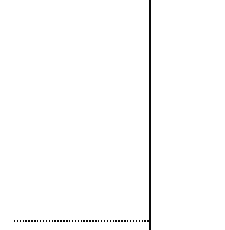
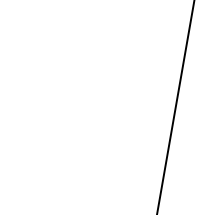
line: (80, 220) -> (86, 190), removed

